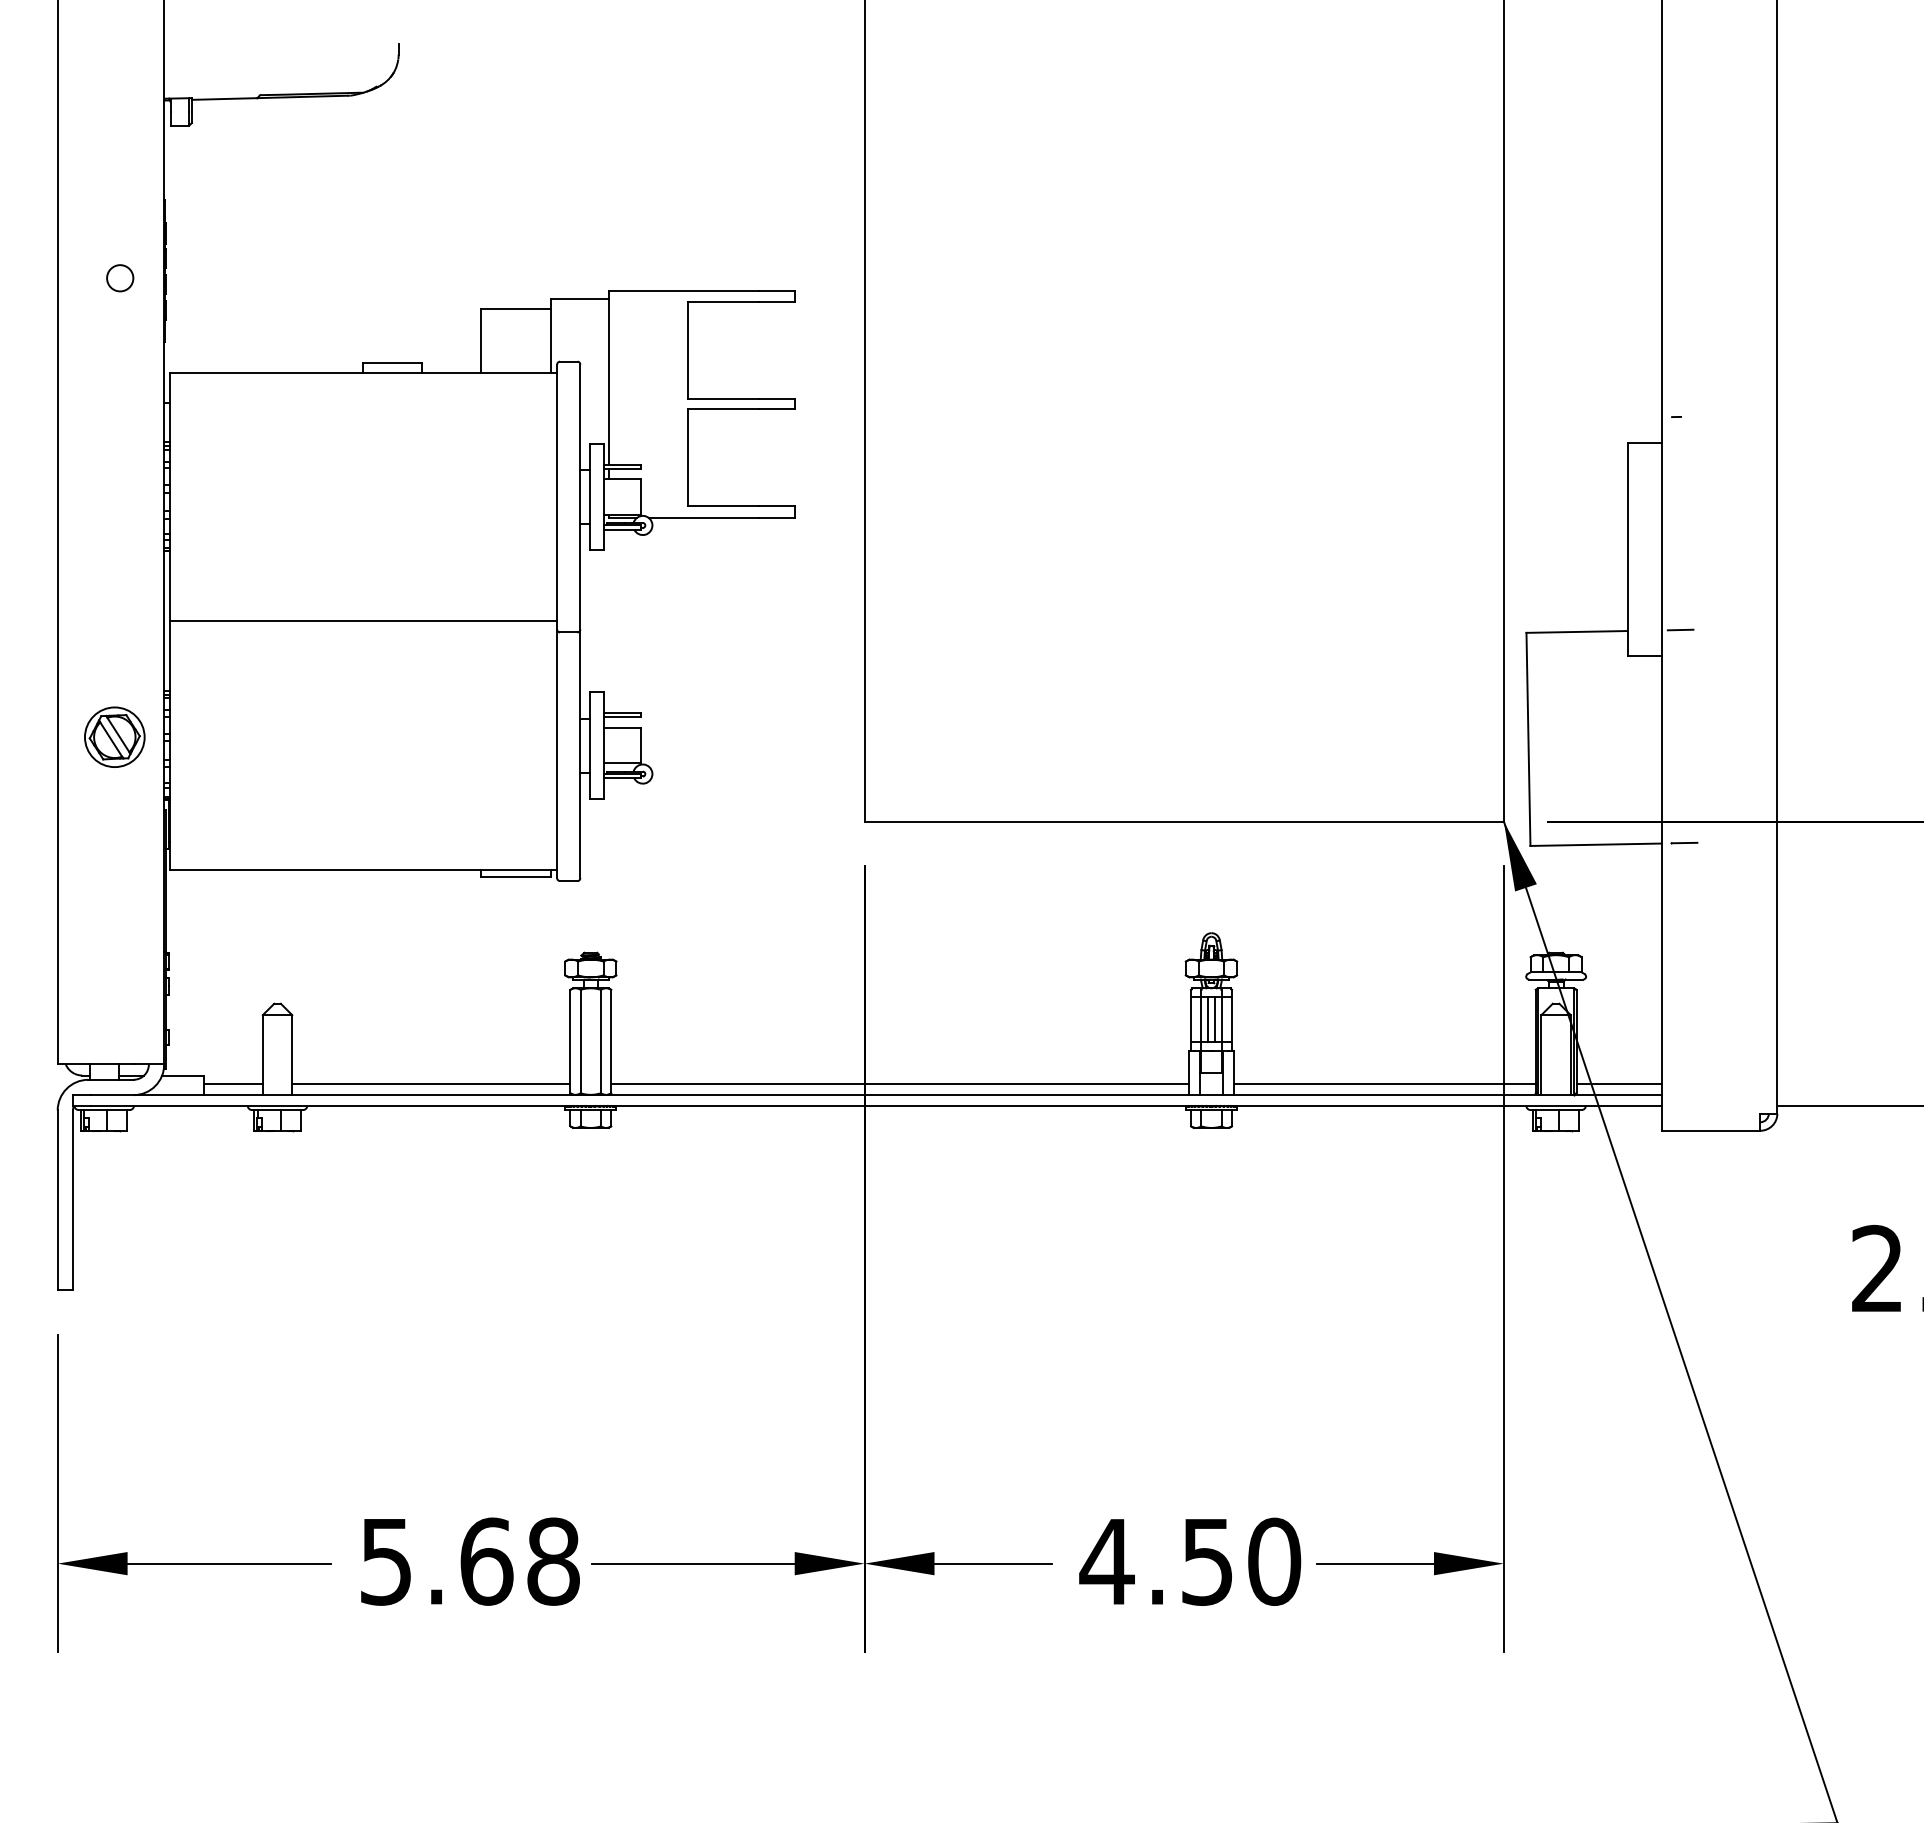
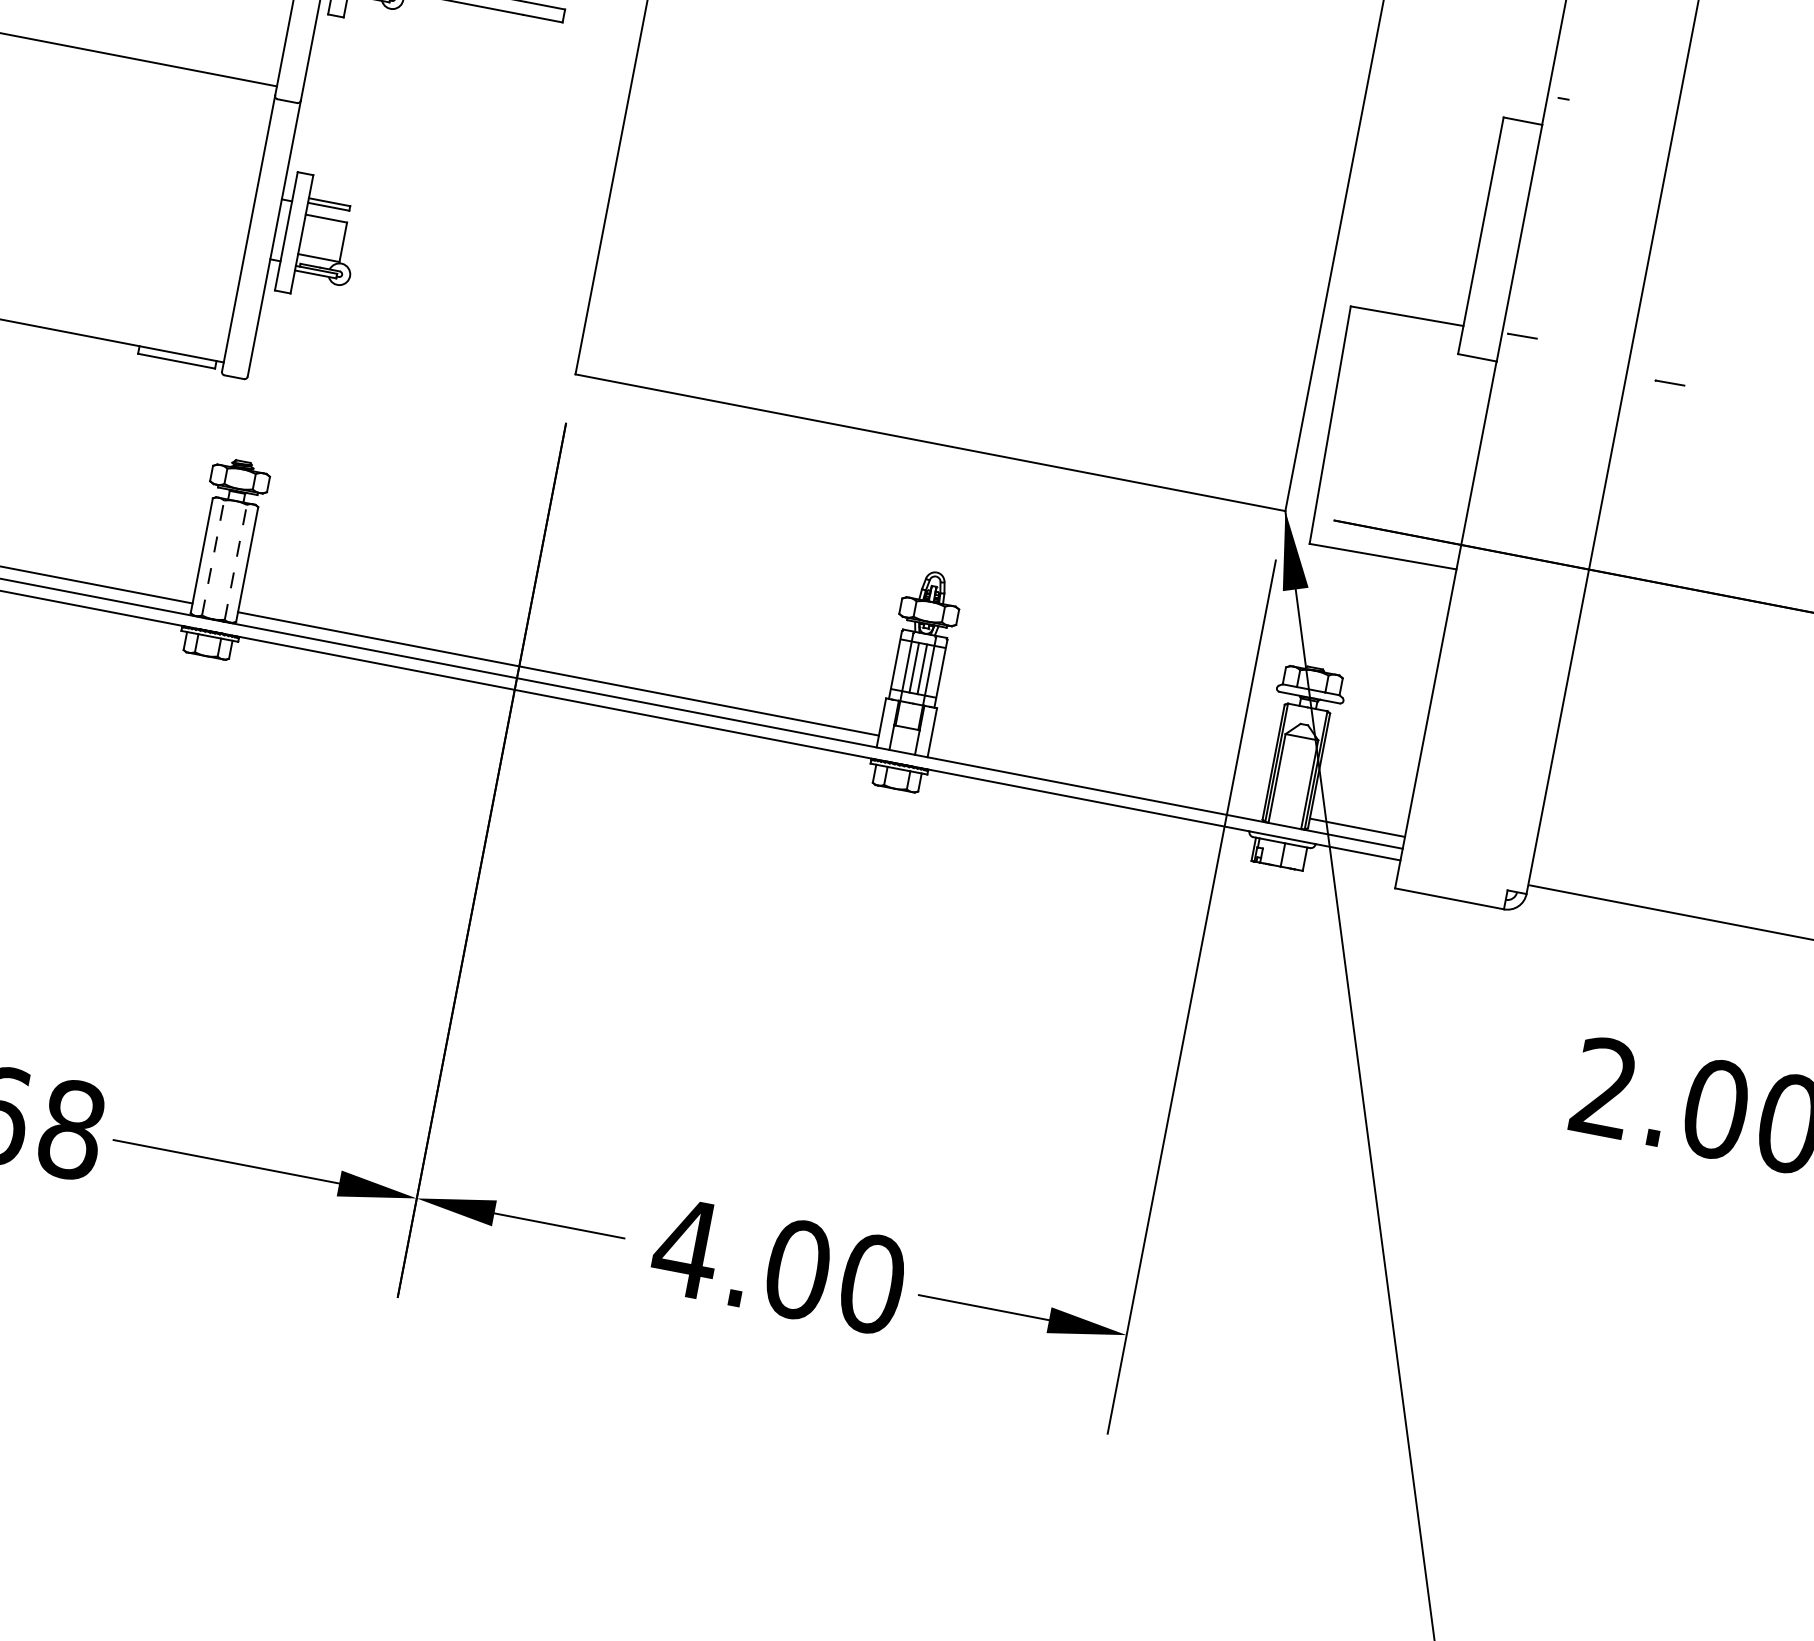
line: (1684, 842) -> (1670, 382), moved
line: (580, 1041) -> (212, 557), solid -> dashed
line: (601, 1041) -> (236, 562), solid -> dashed
line: (1384, 1084) -> (1096, 777), removed
text: (1207, 1561) -> (798, 1269), 4.50 -> 4.00

